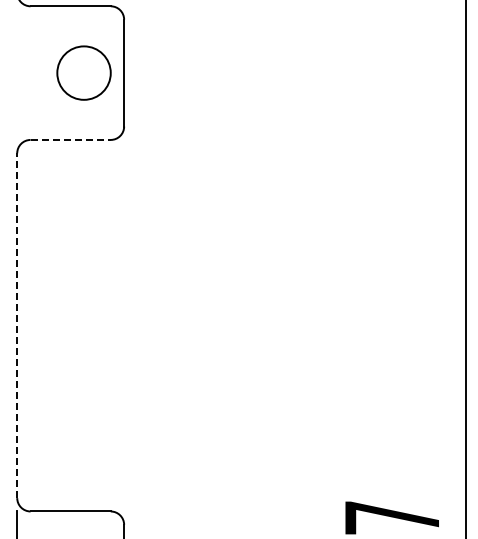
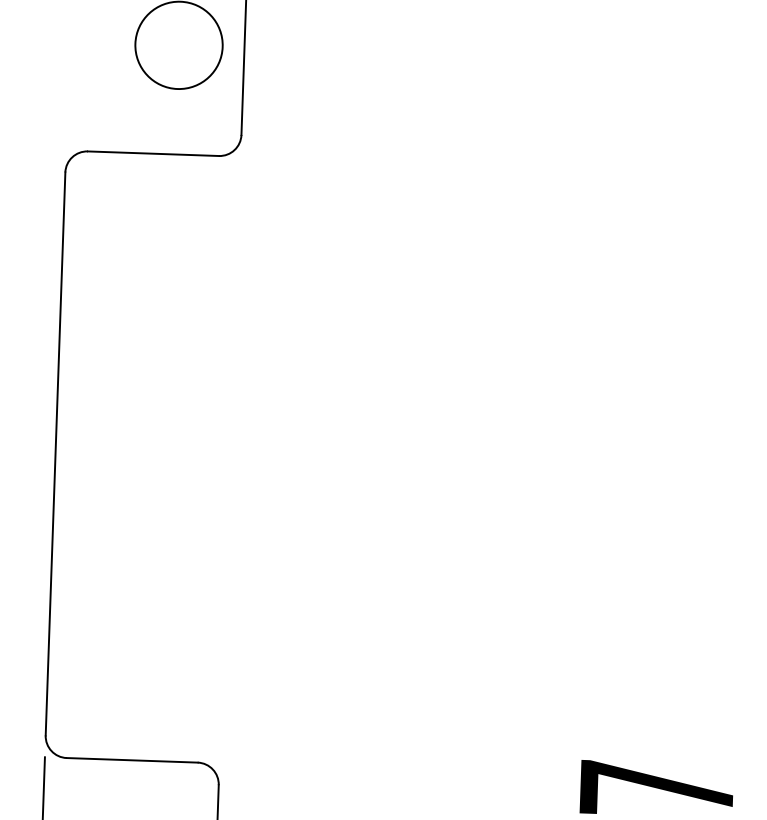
line: (71, 139) -> (154, 153), dashed -> solid
line: (17, 325) -> (55, 453), dashed -> solid

